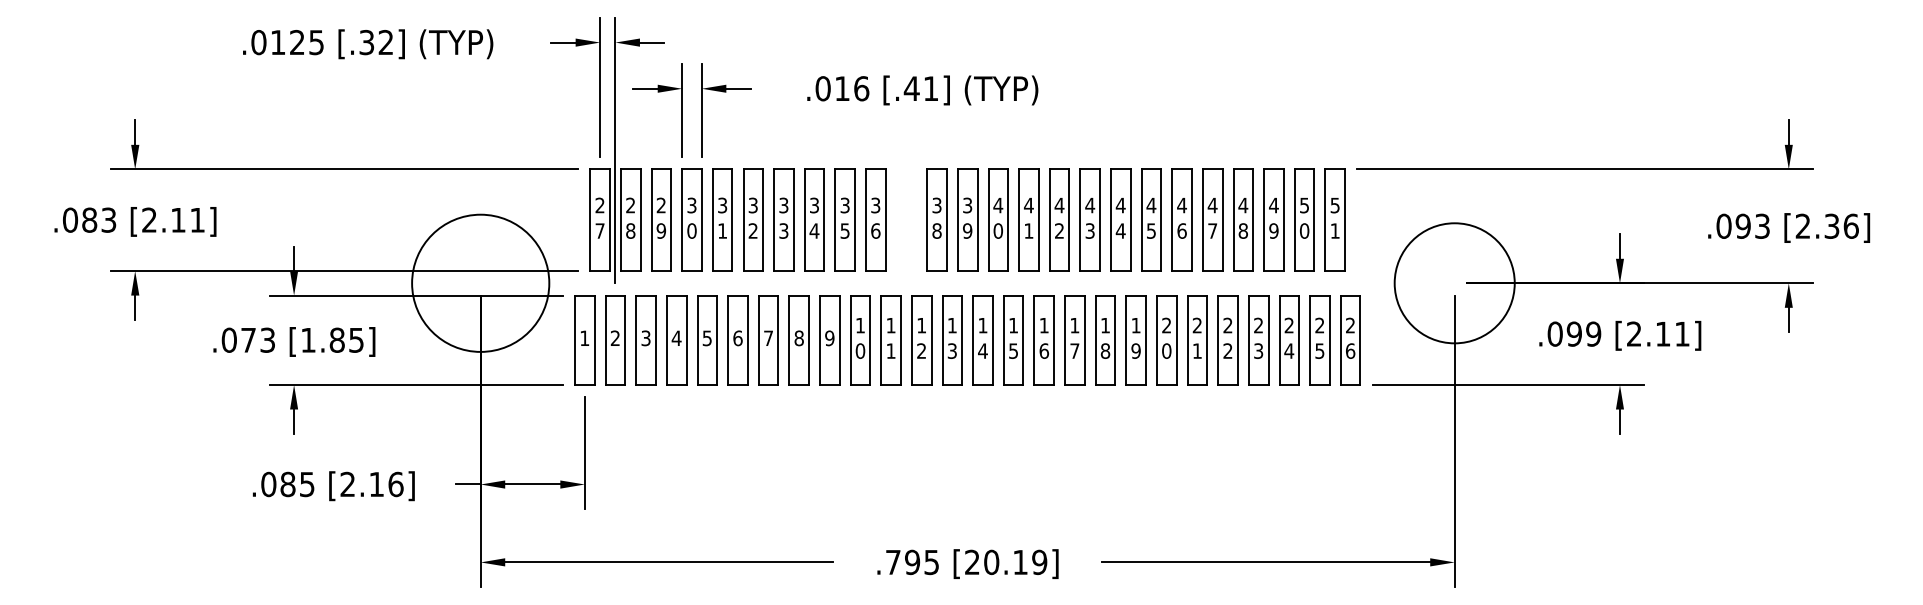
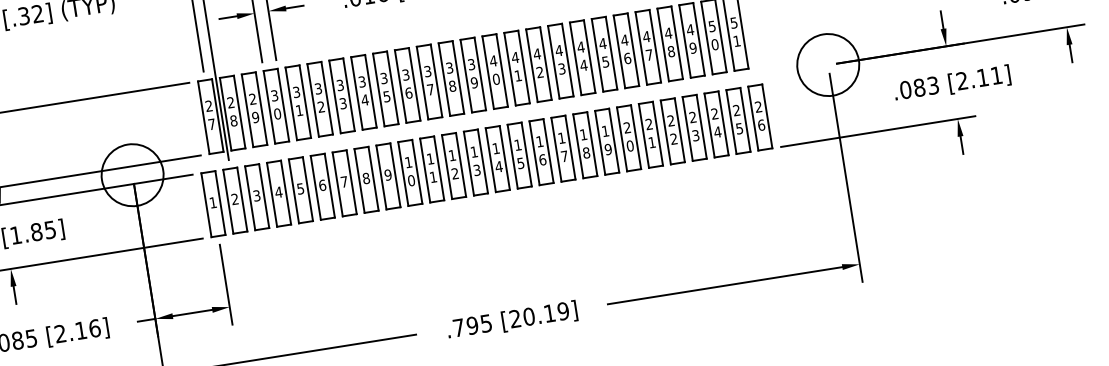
part: (906, 219) -> (429, 81), added
circle: (480, 283) -> (132, 175), size x0.62
circle: (1454, 283) -> (828, 65), size x0.71
text: (1583, 333) -> (925, 86), .099 -> .083

